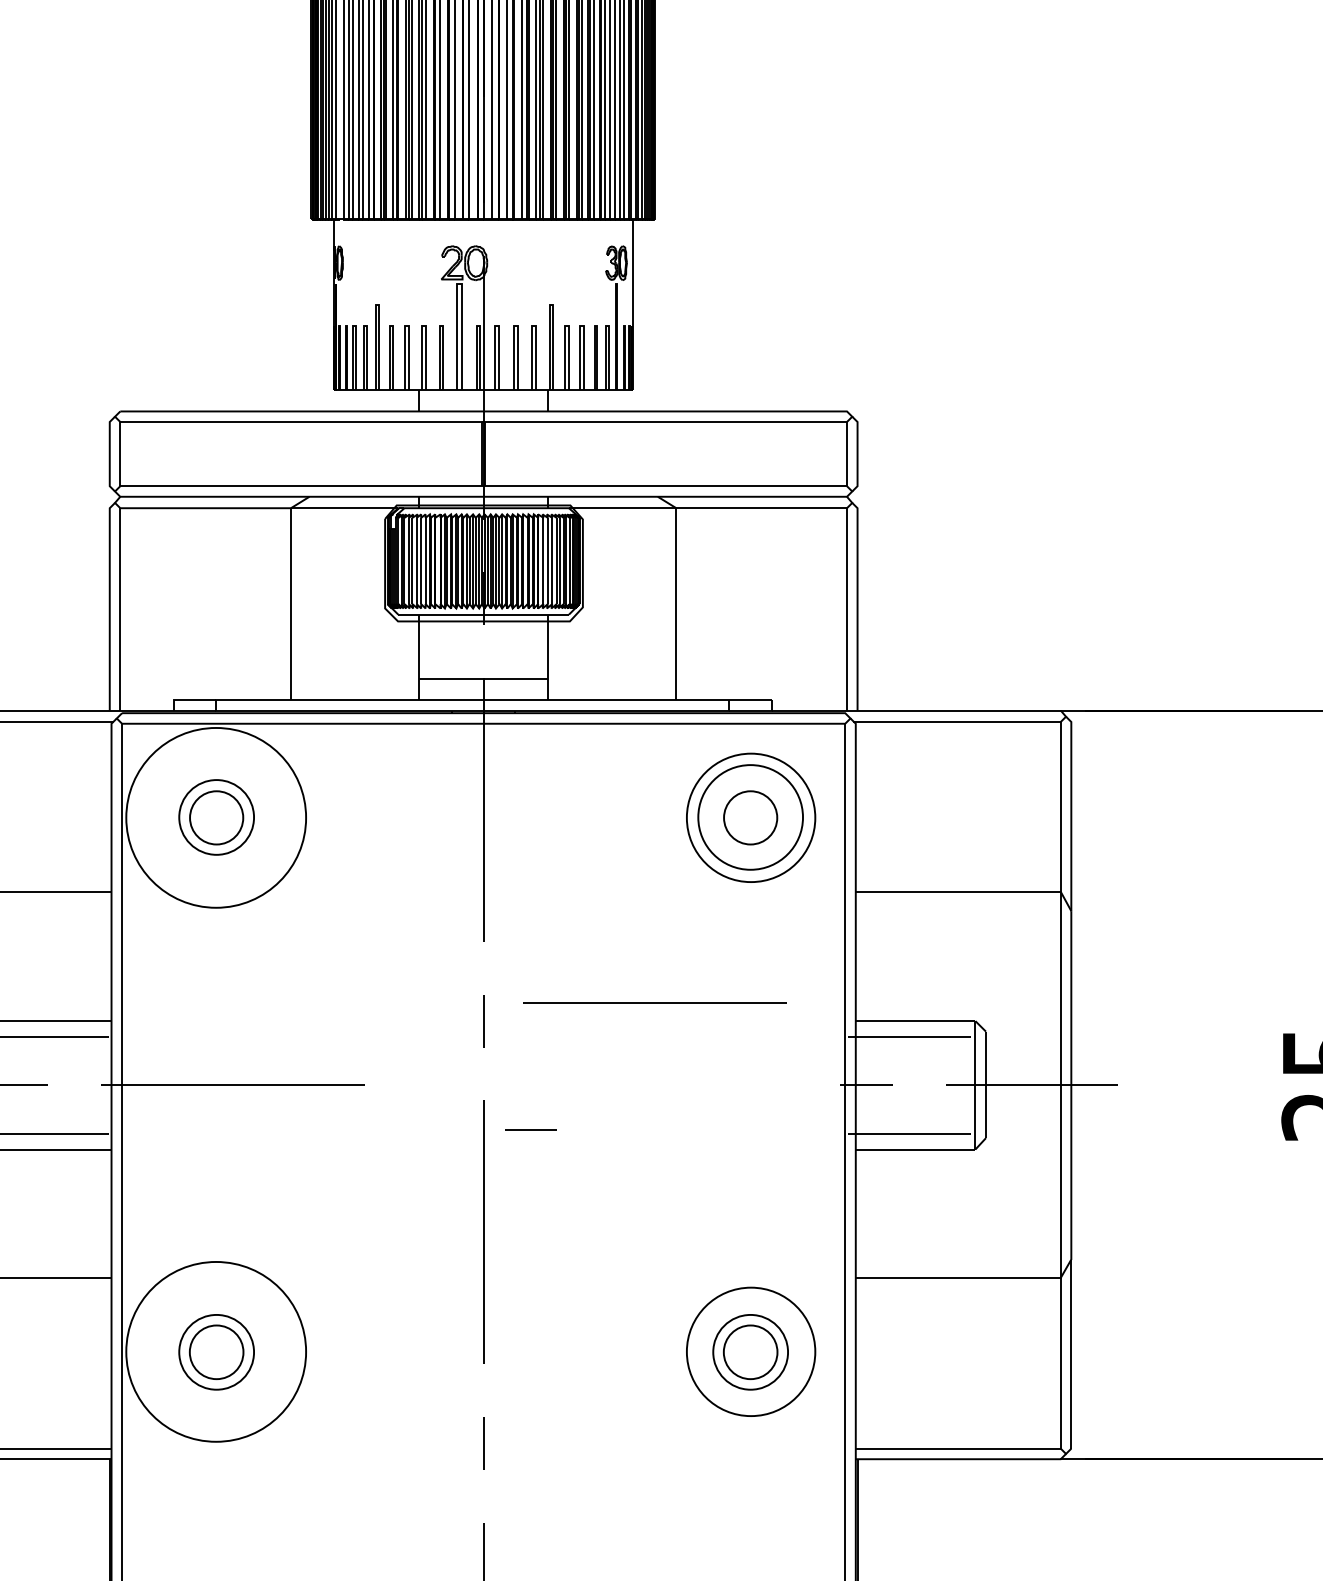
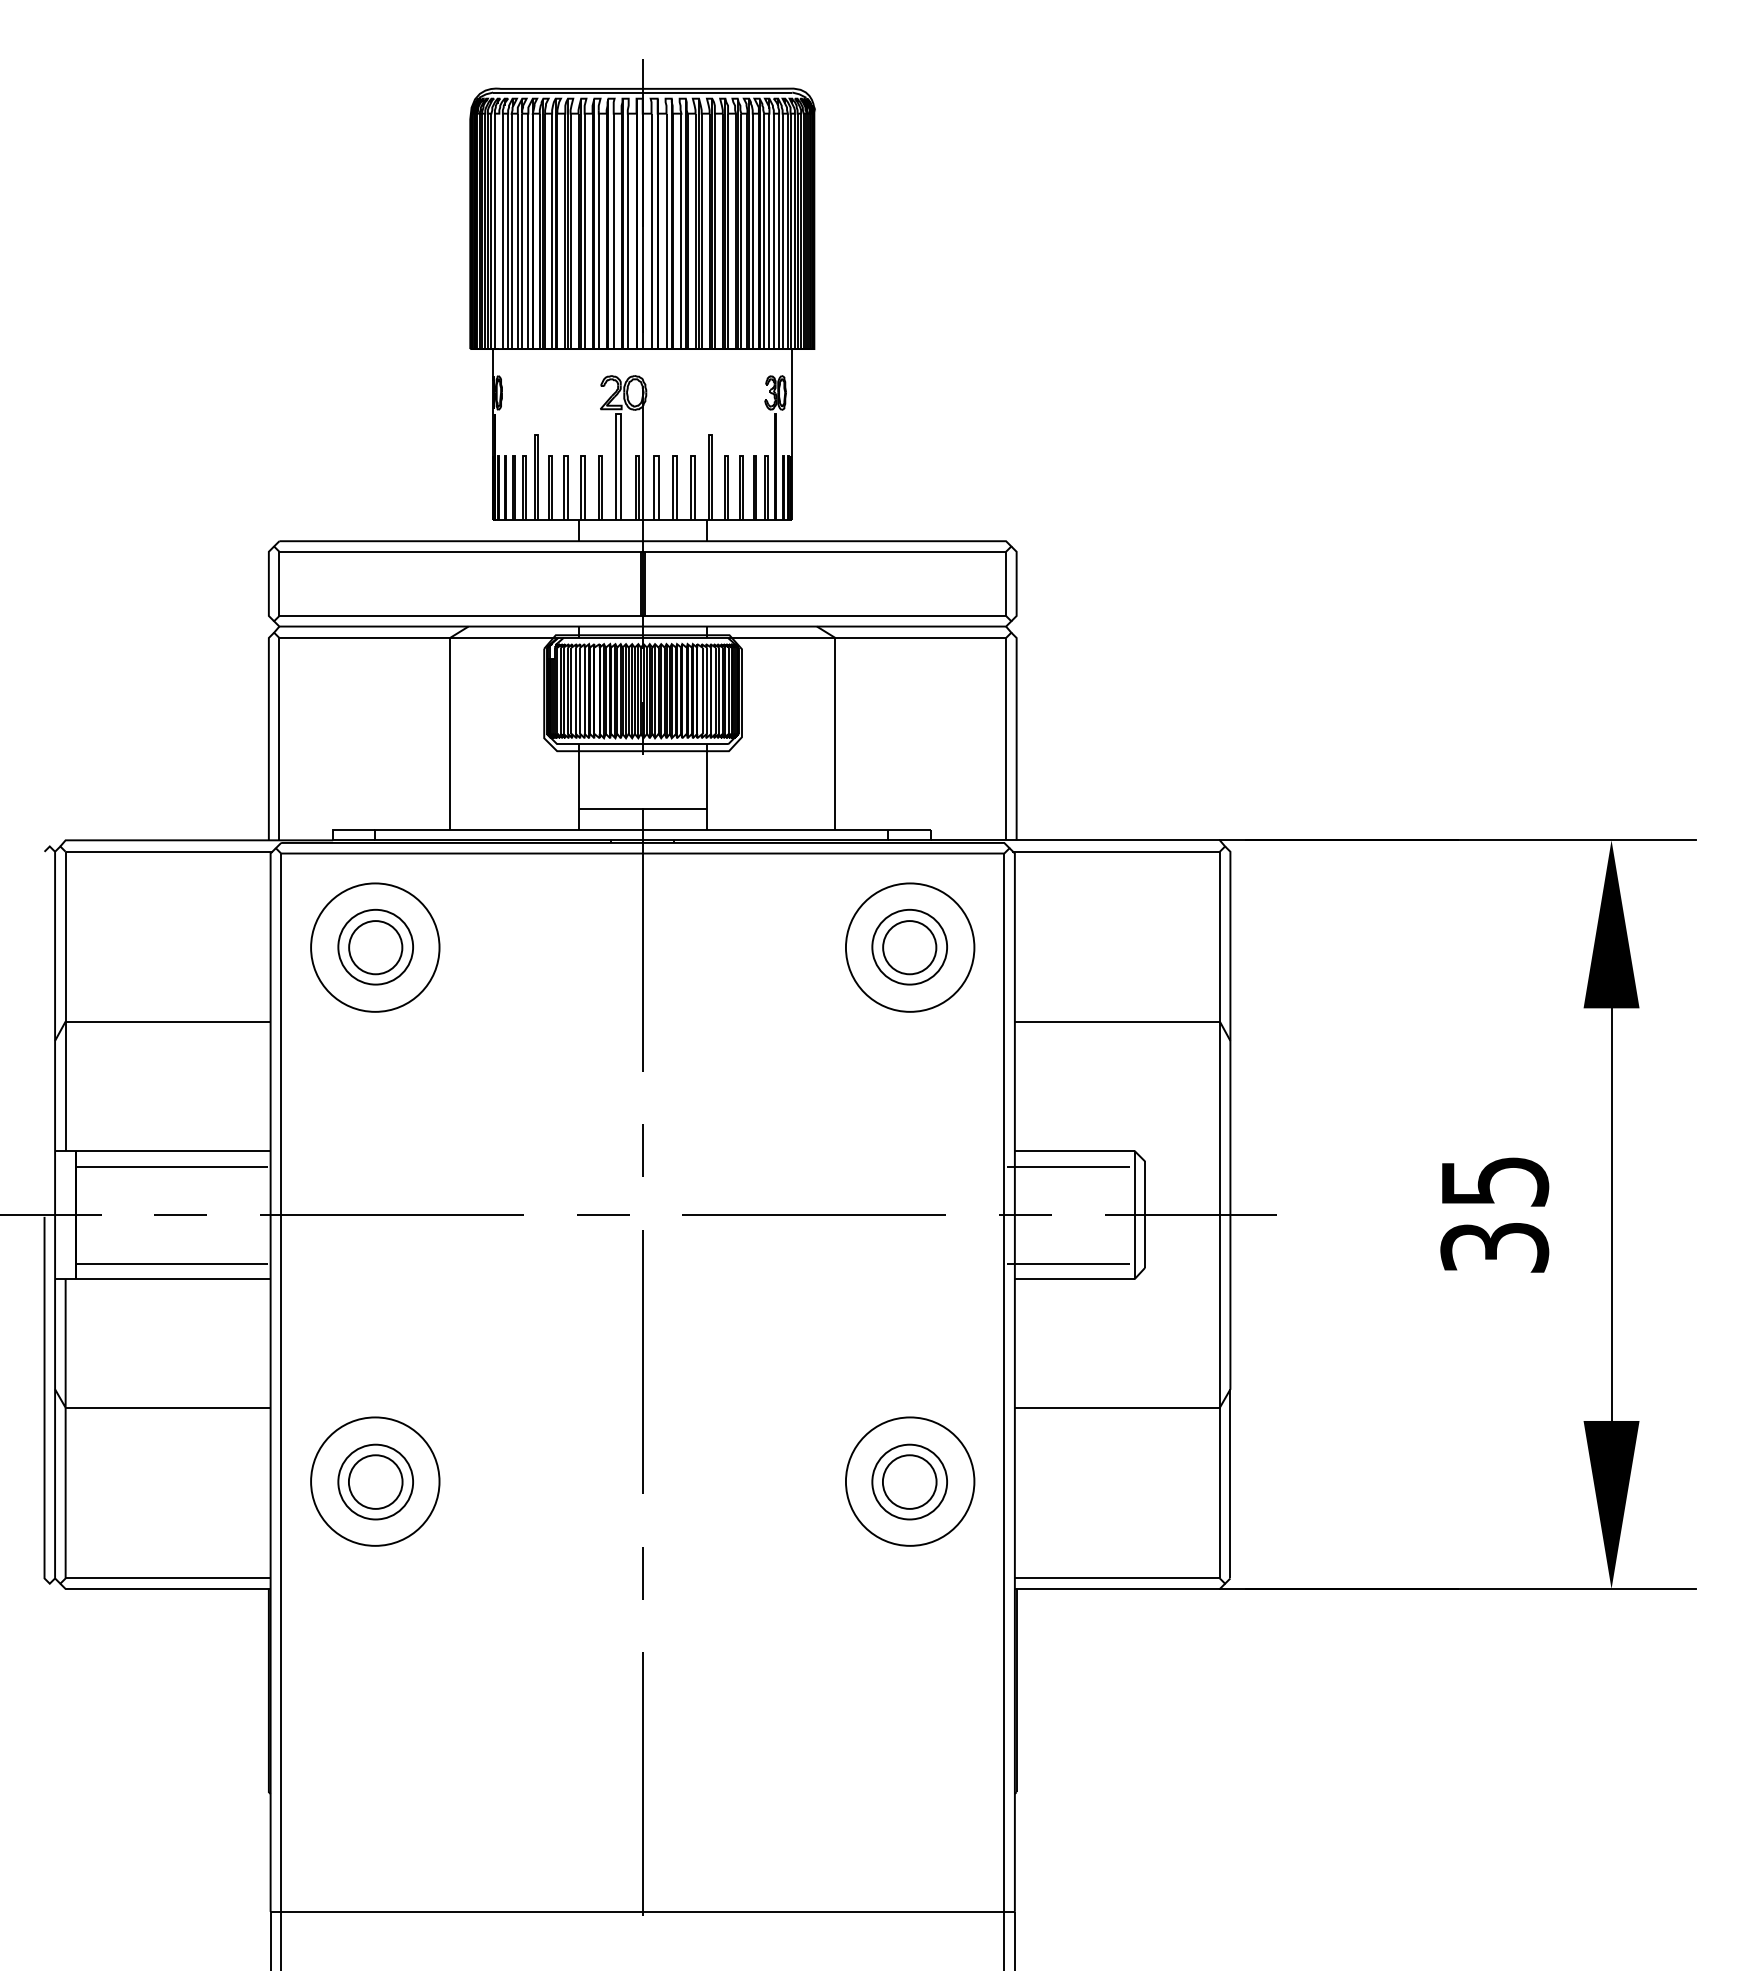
circle: (750, 816) -> (909, 946), size x0.71
circle: (216, 817) -> (375, 947), size x0.71
line: (654, 1002) -> (813, 1214), moved
line: (531, 1129) -> (603, 1214), moved
circle: (216, 1351) -> (375, 1481), size x0.71

